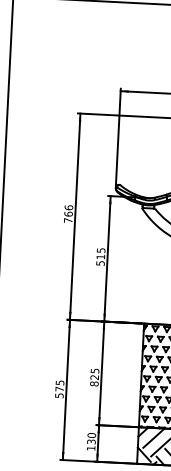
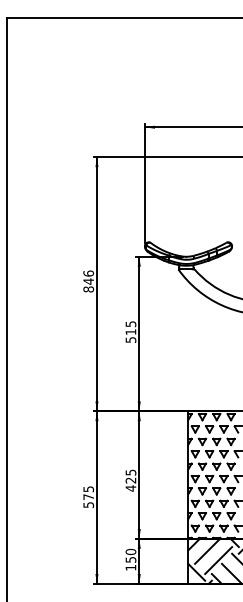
text: (68, 217) -> (88, 285), 766 -> 846
text: (94, 383) -> (130, 488), 825 -> 425
text: (91, 441) -> (130, 559), 130 -> 150

